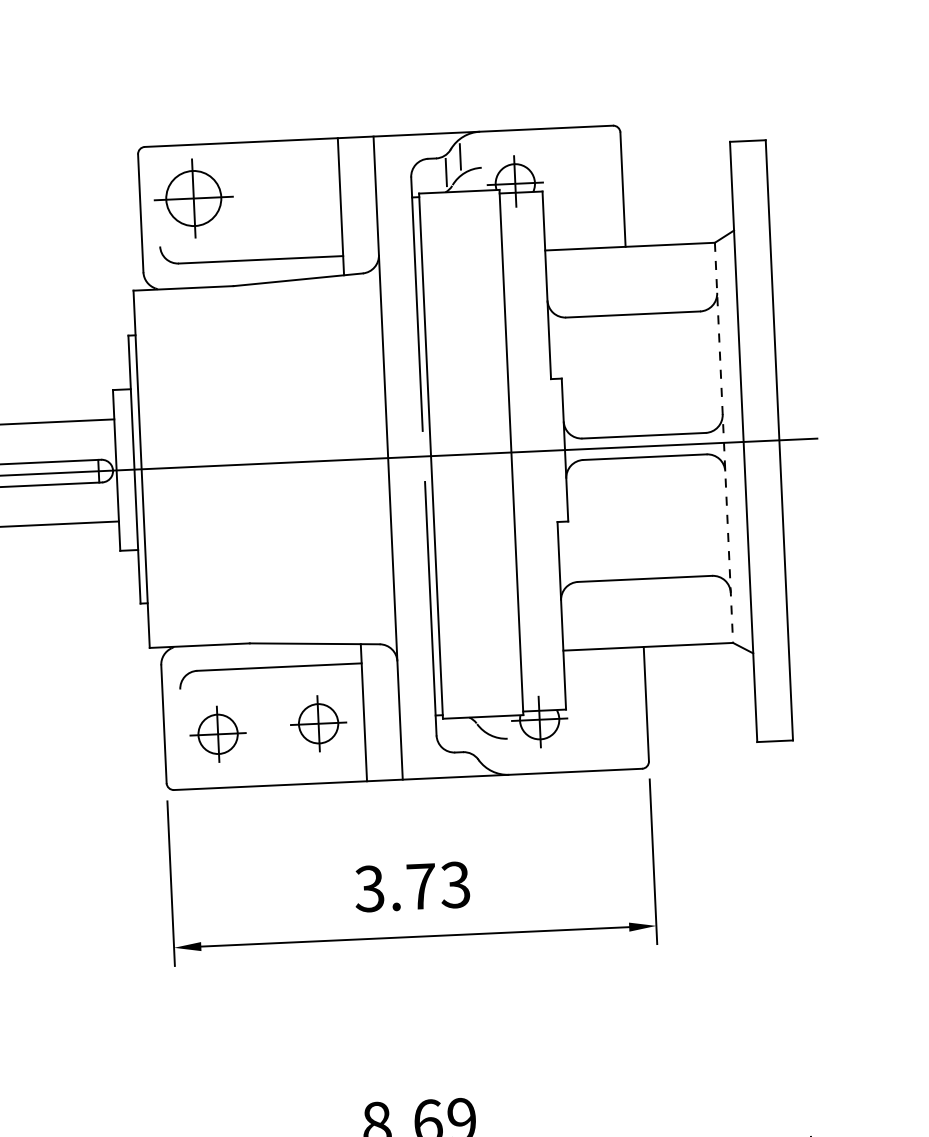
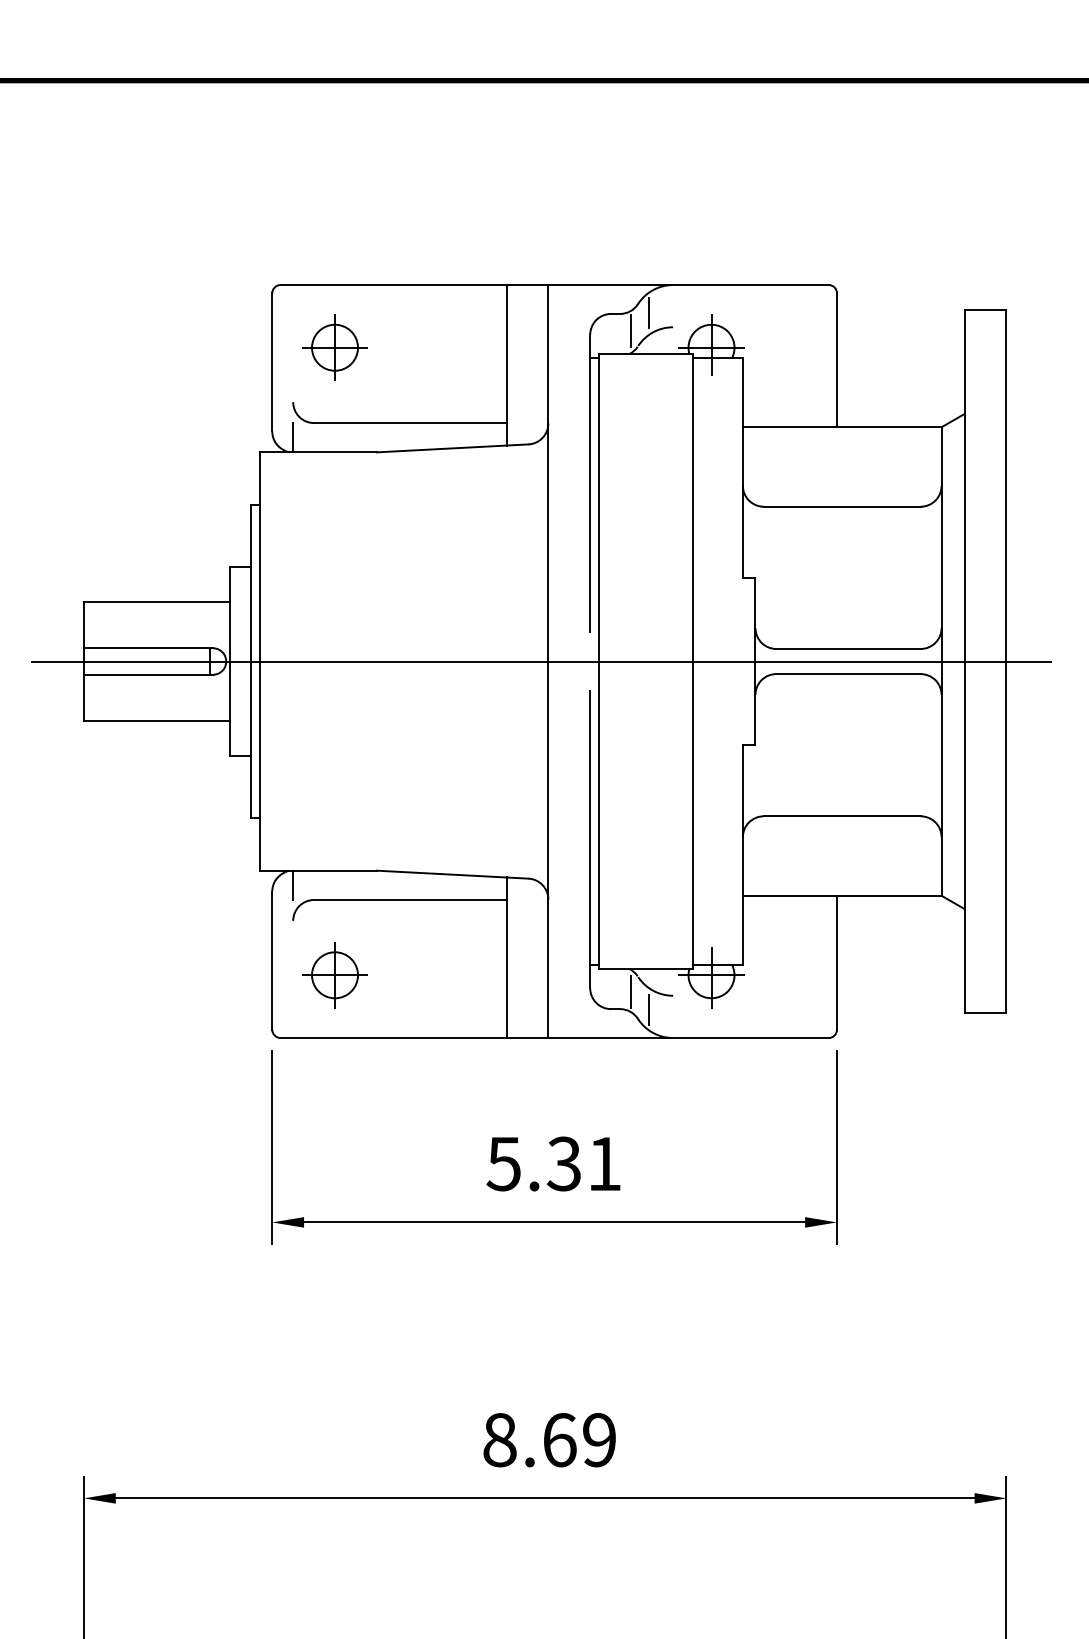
part: (193, 198) -> (334, 347), size x0.71
line: (161, 276) -> (293, 437), added
line: (723, 443) -> (941, 662), dashed -> solid
line: (179, 658) -> (293, 884), added
part: (318, 723) -> (452, 968), removed
line: (471, 737) -> (631, 992), added
line: (487, 751) -> (648, 1009), added
text: (412, 886) -> (553, 1163), 3.73 -> 5.31

